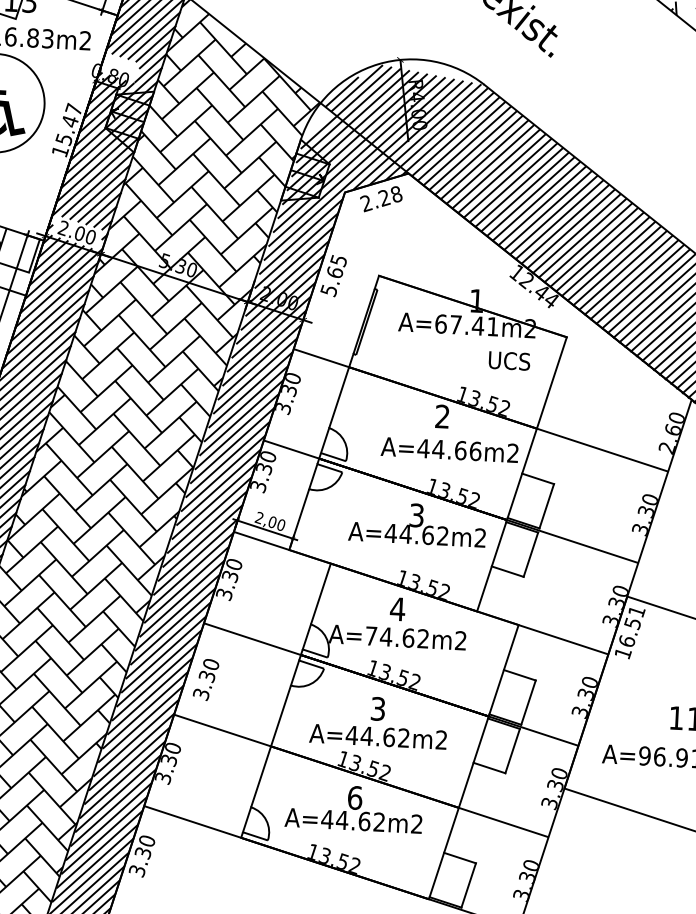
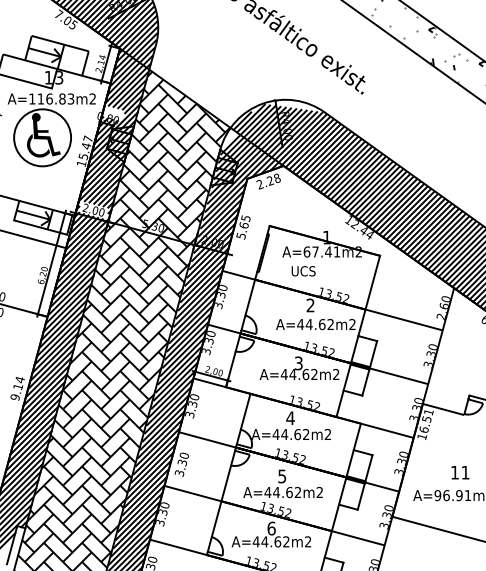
text: (509, 361) -> (303, 271), moved
text: (475, 451) -> (330, 324), A=44.66m2 -> A=44.62m2
text: (370, 636) -> (275, 434), A=74.62m2 -> A=44.62m2
text: (378, 707) -> (282, 475), 3 -> 5

